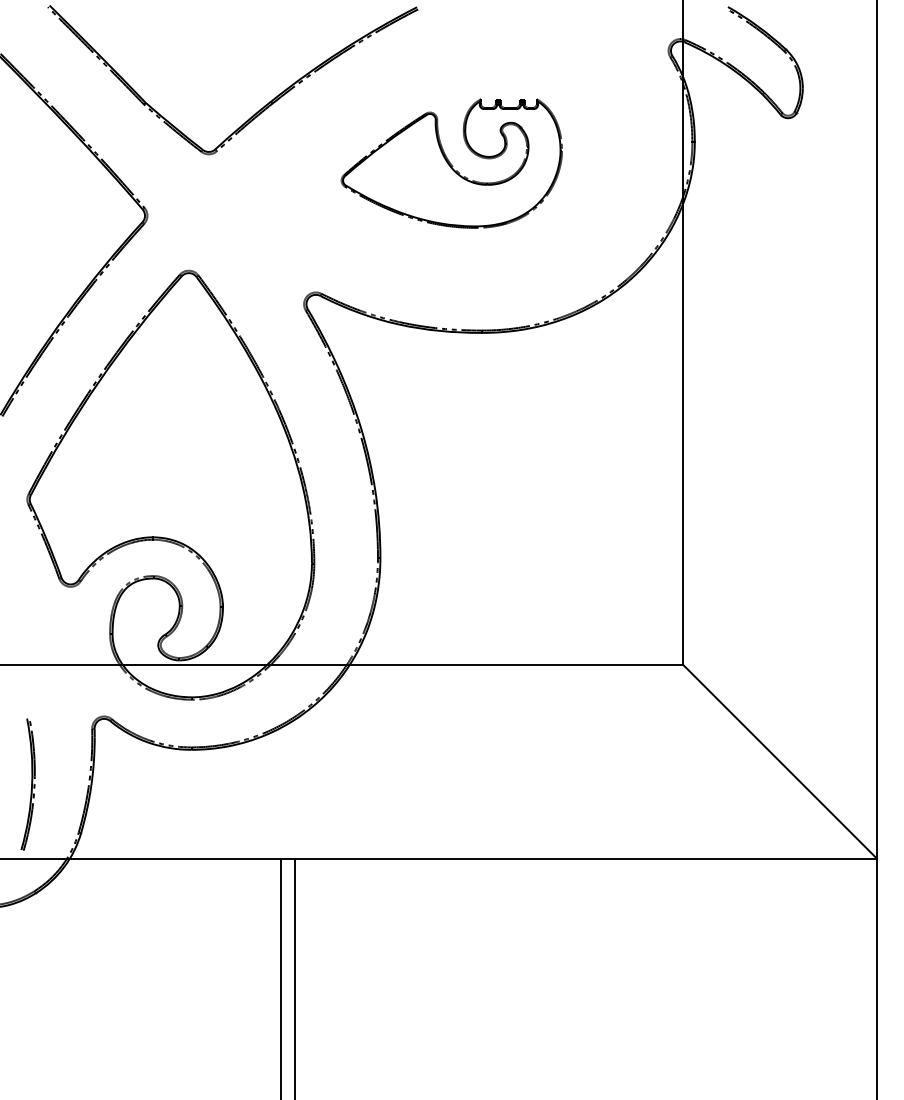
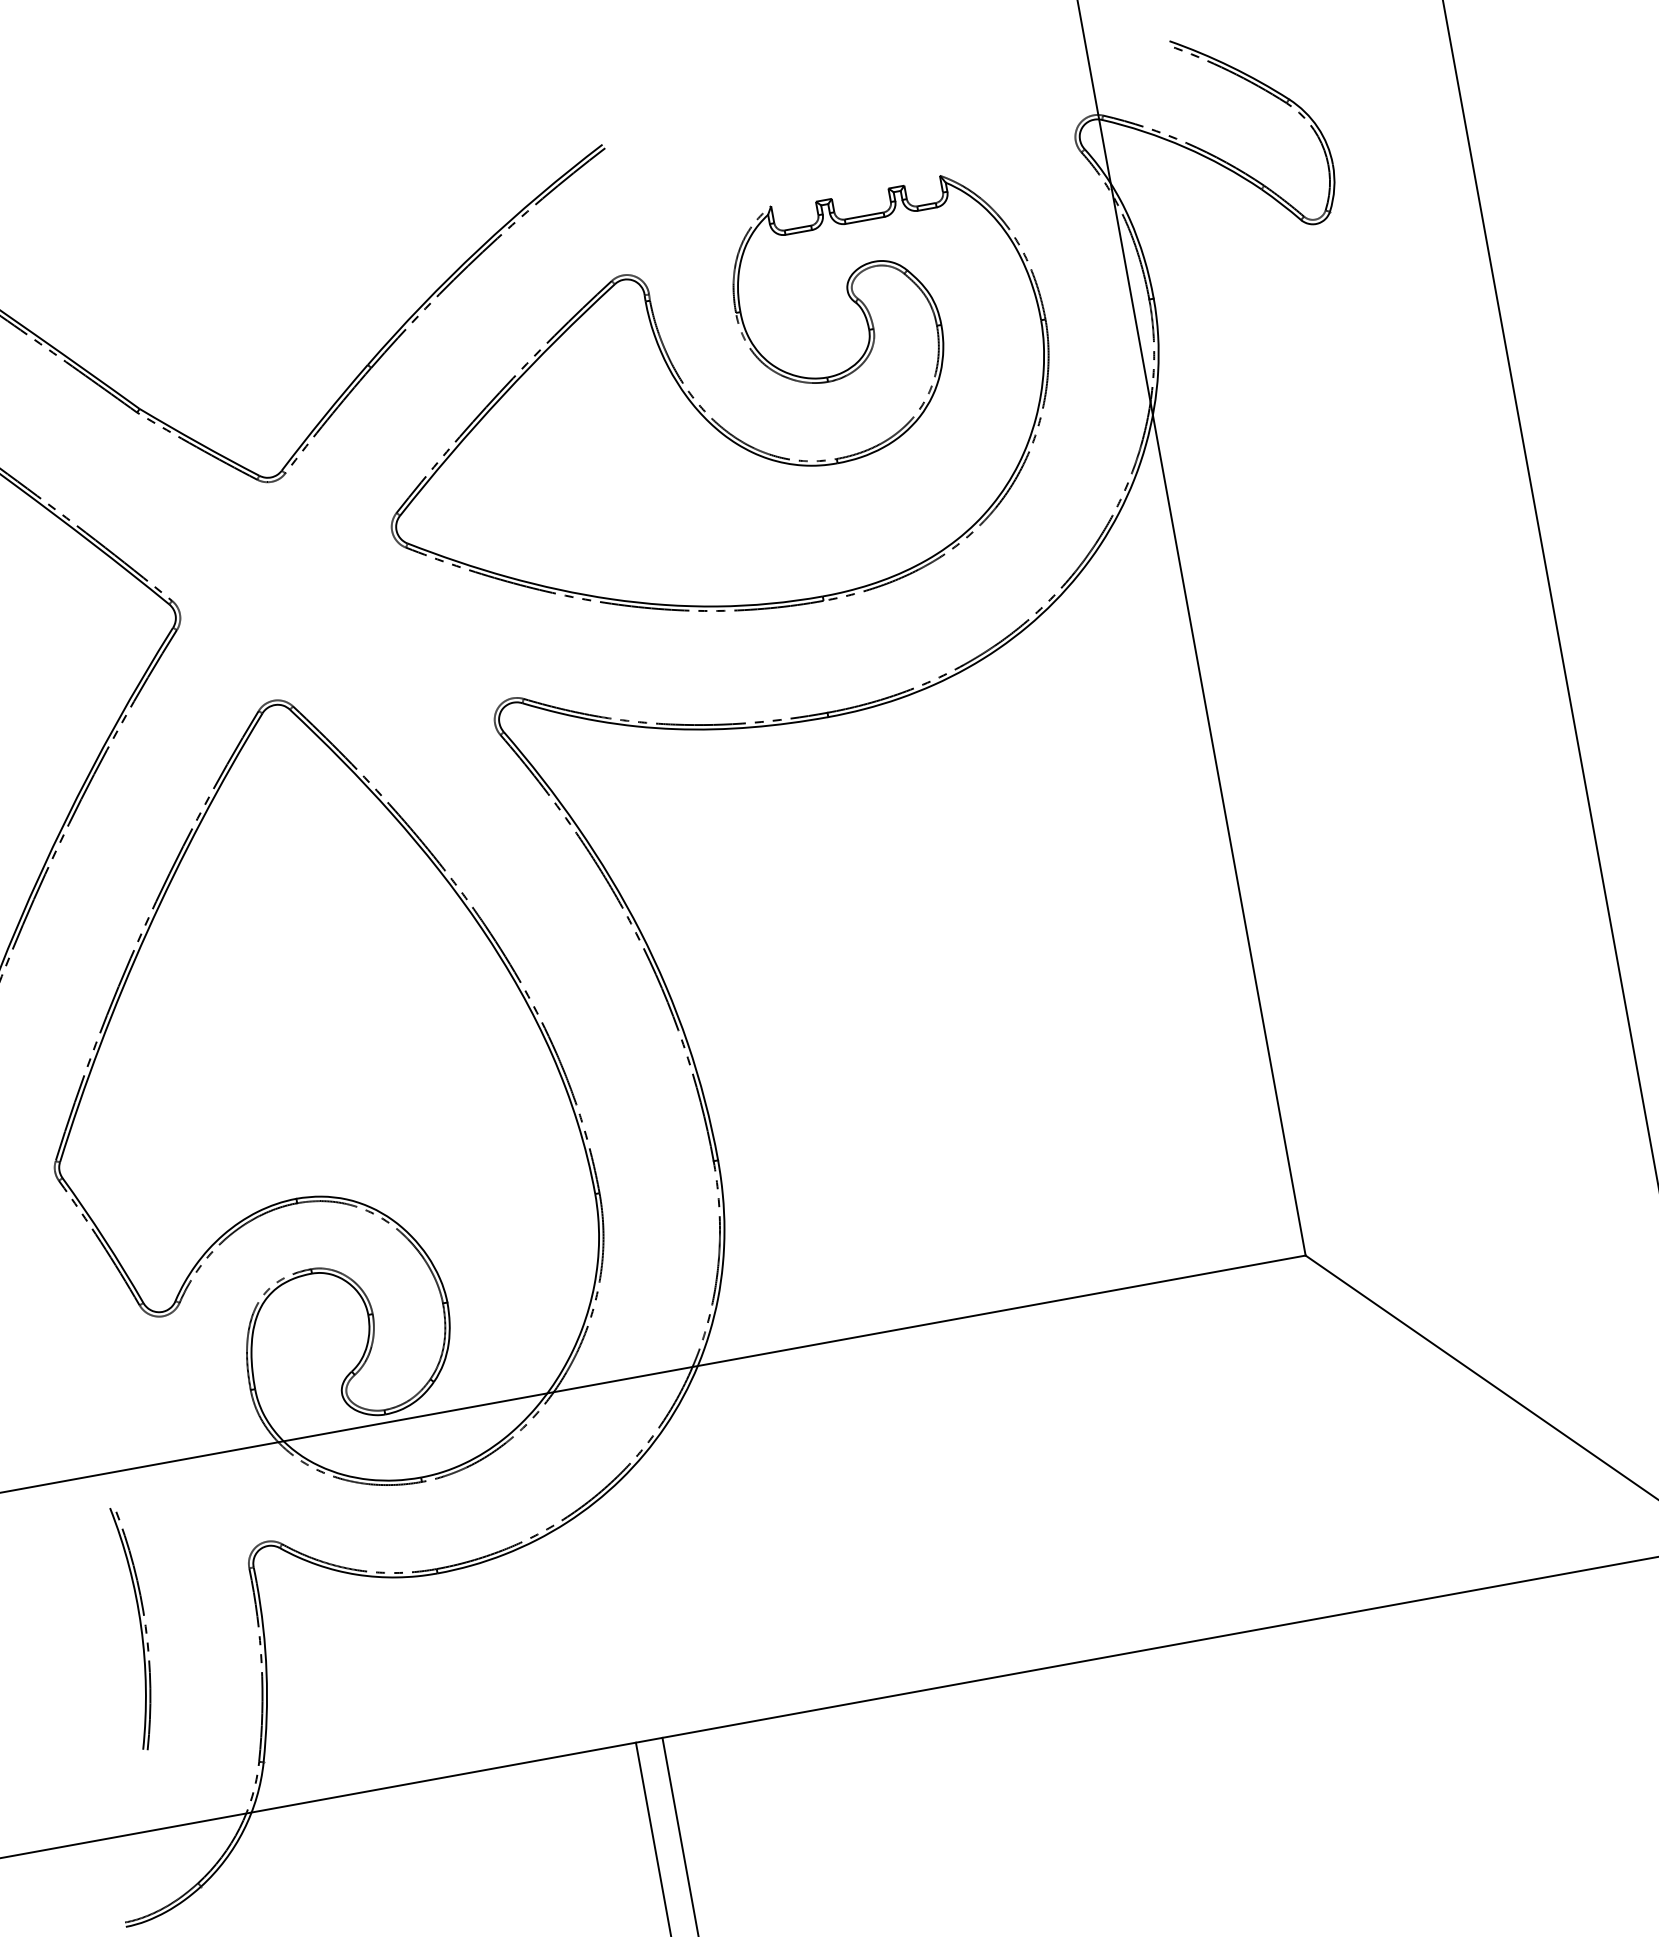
part: (451, 163) -> (717, 418), size x1.67
part: (27, 784) -> (132, 1628), moved

